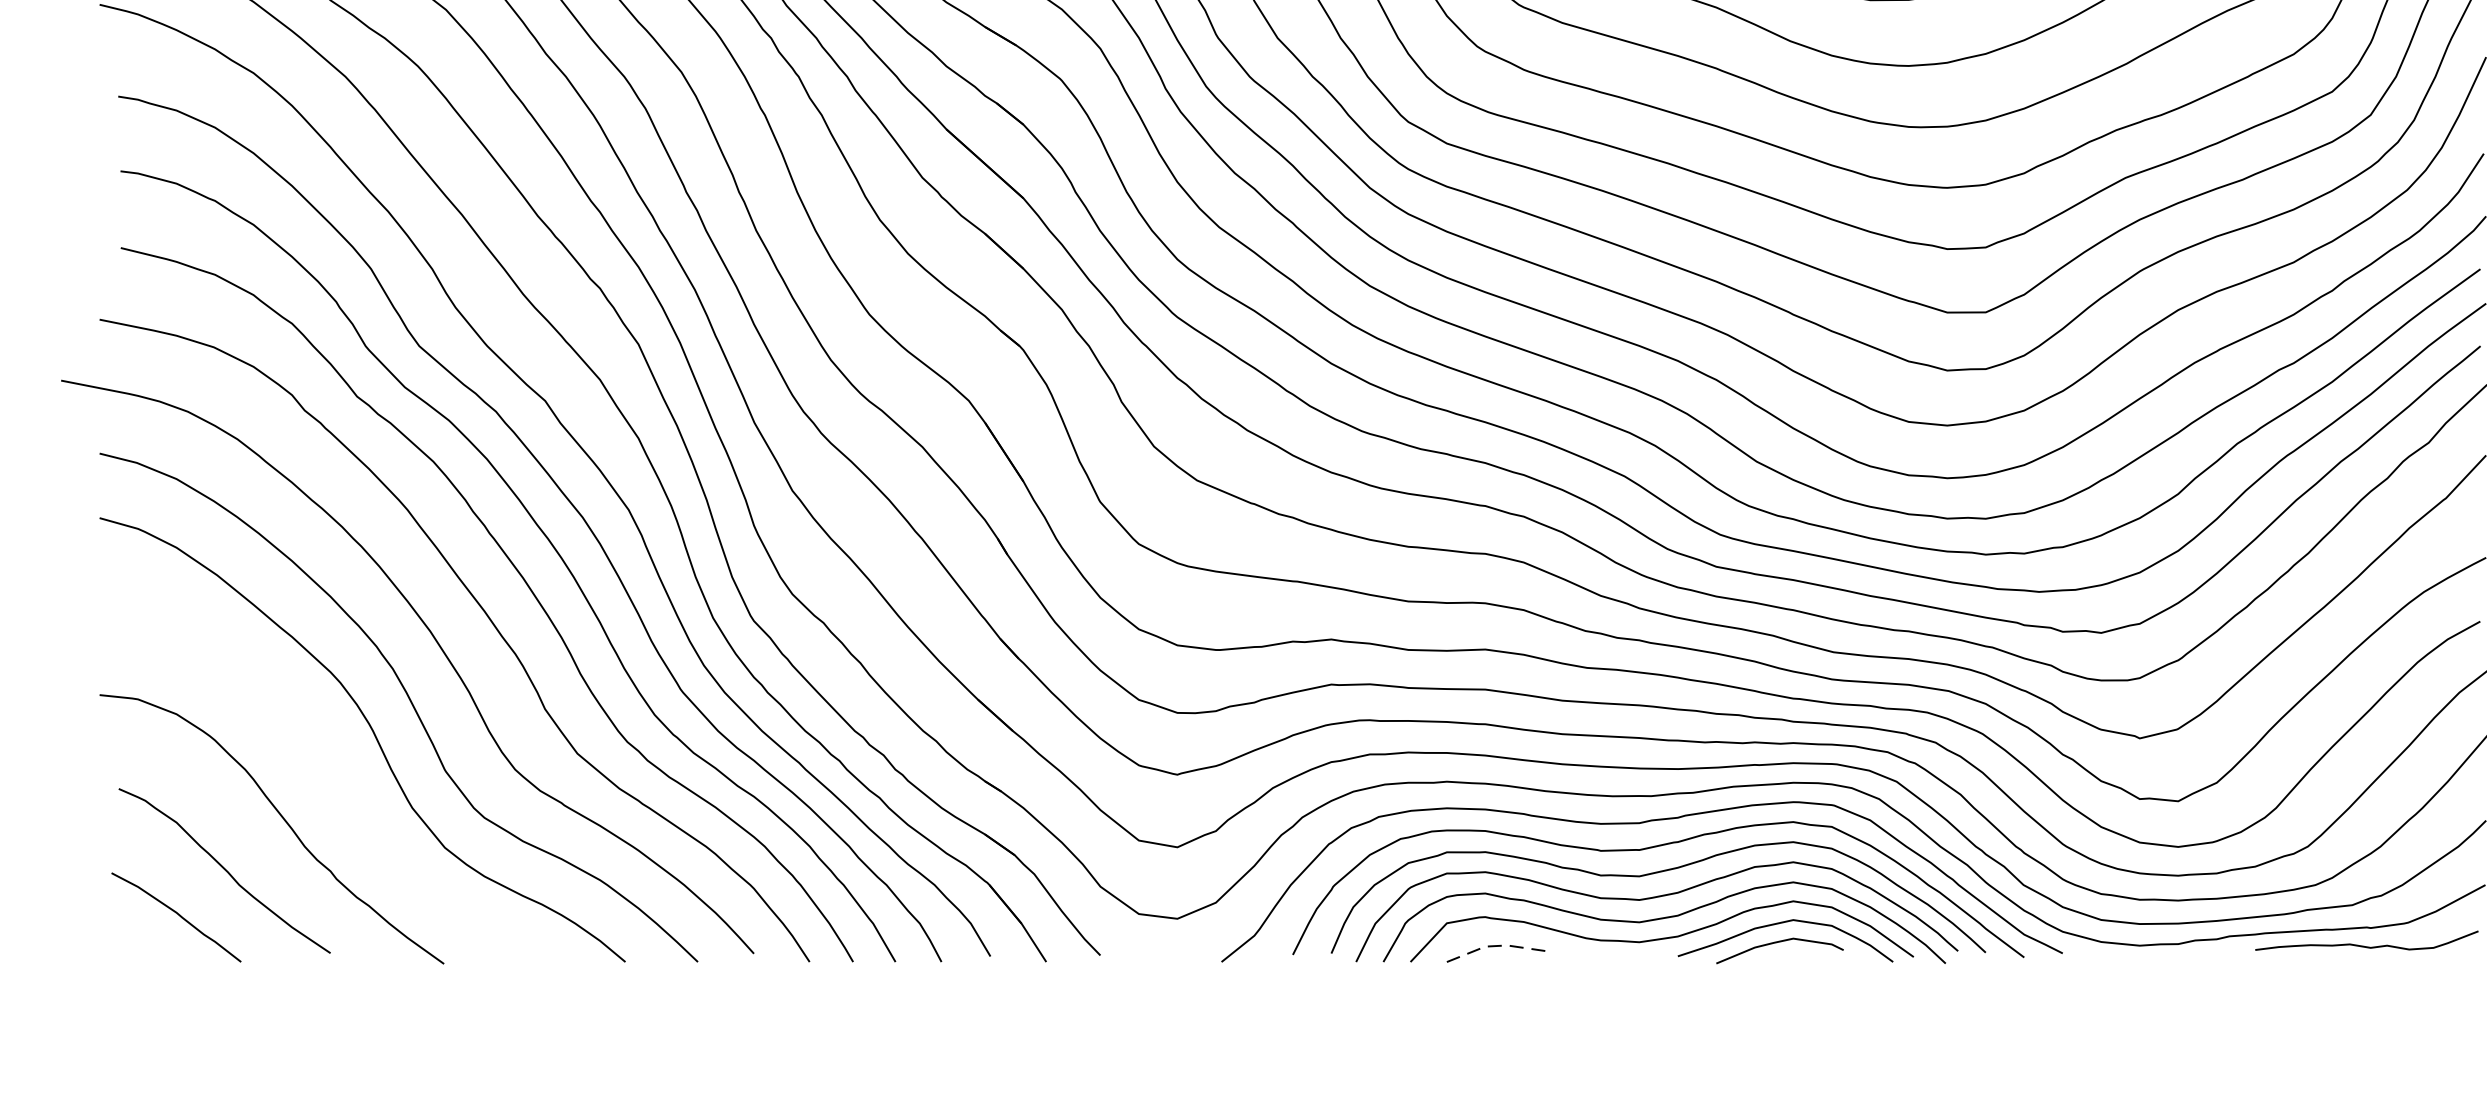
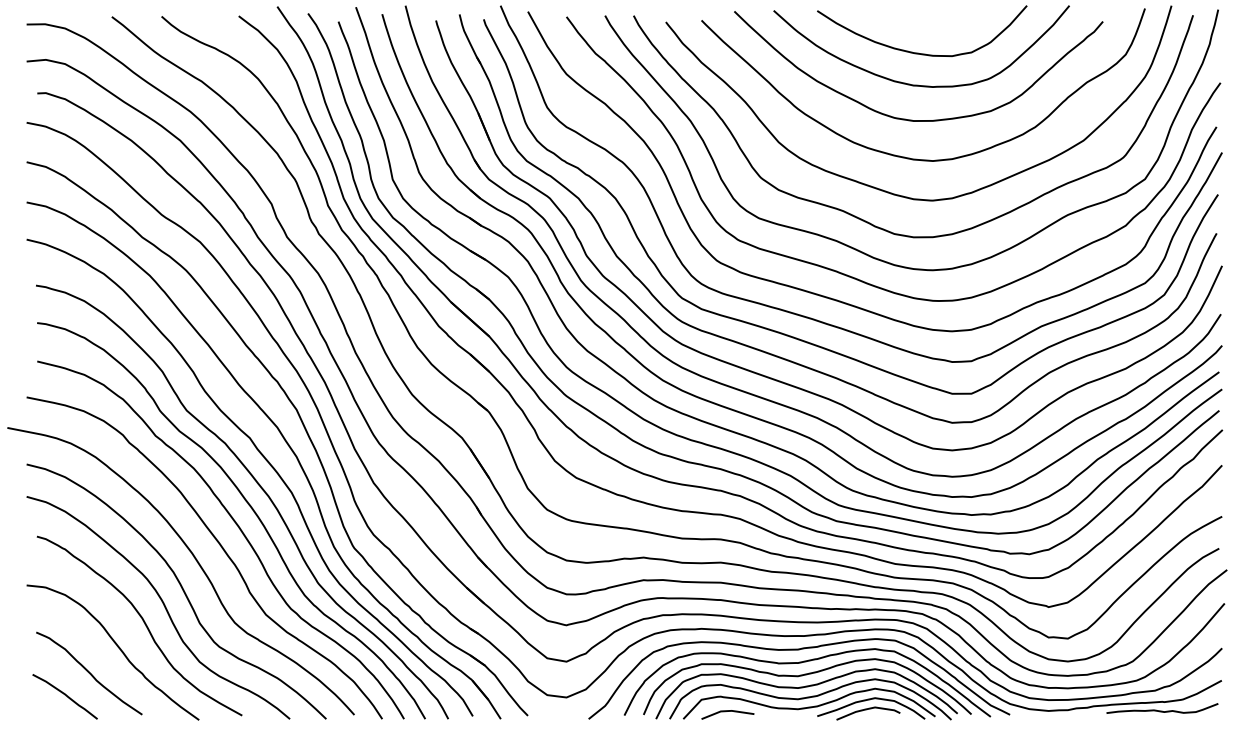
curve: (332, 769) -> (143, 622), added
line: (1498, 946) -> (727, 711), dashed -> solid

